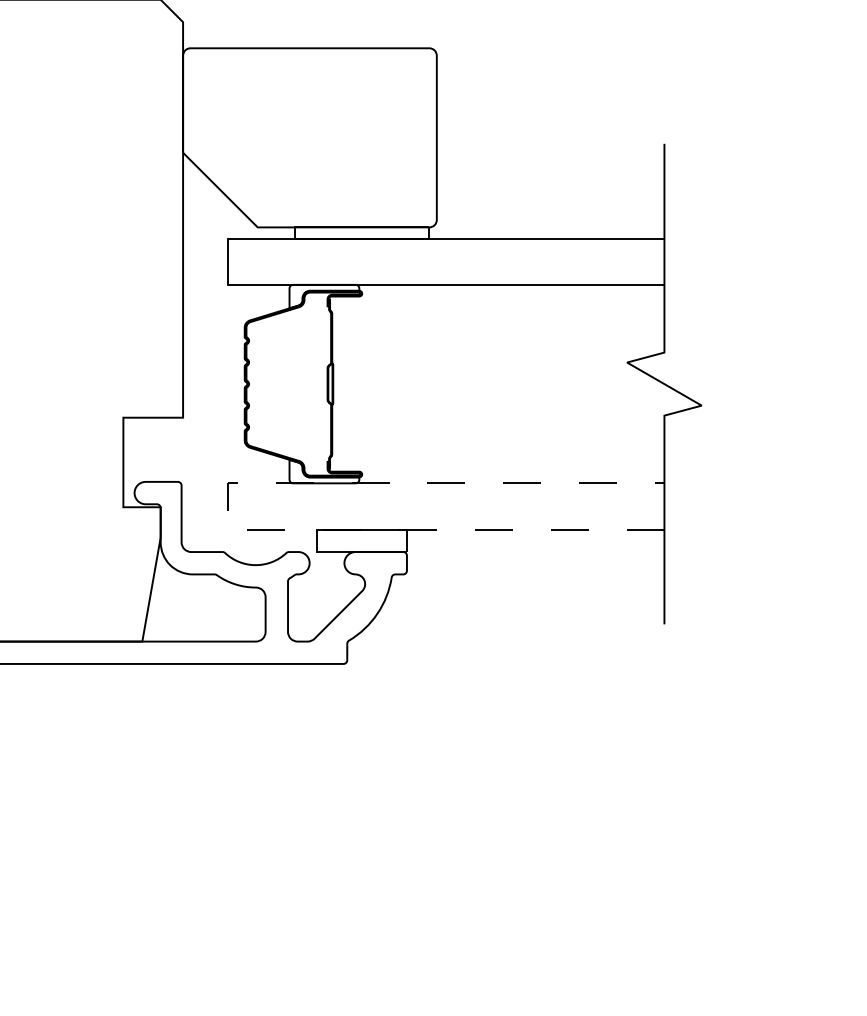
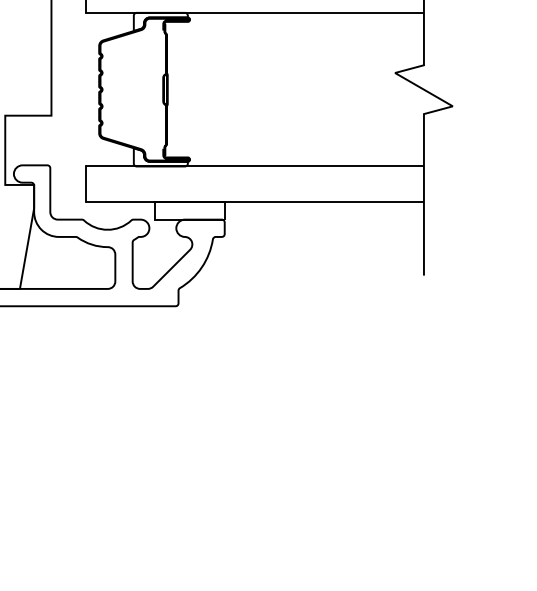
line: (227, 505) -> (85, 183), dashed -> solid

